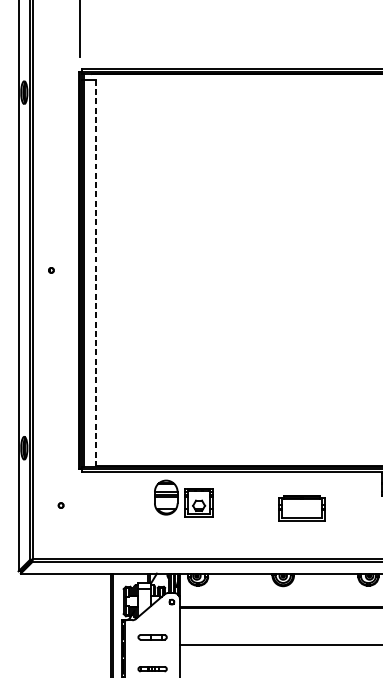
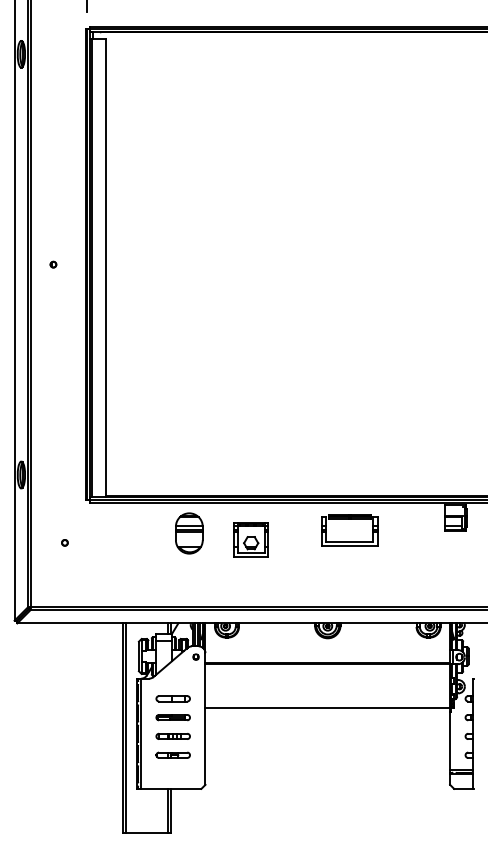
line: (96, 272) -> (106, 267), dashed -> solid
part: (301, 499) -> (349, 519), moved
part: (198, 502) -> (250, 539), moved
part: (152, 653) -> (172, 717), added

